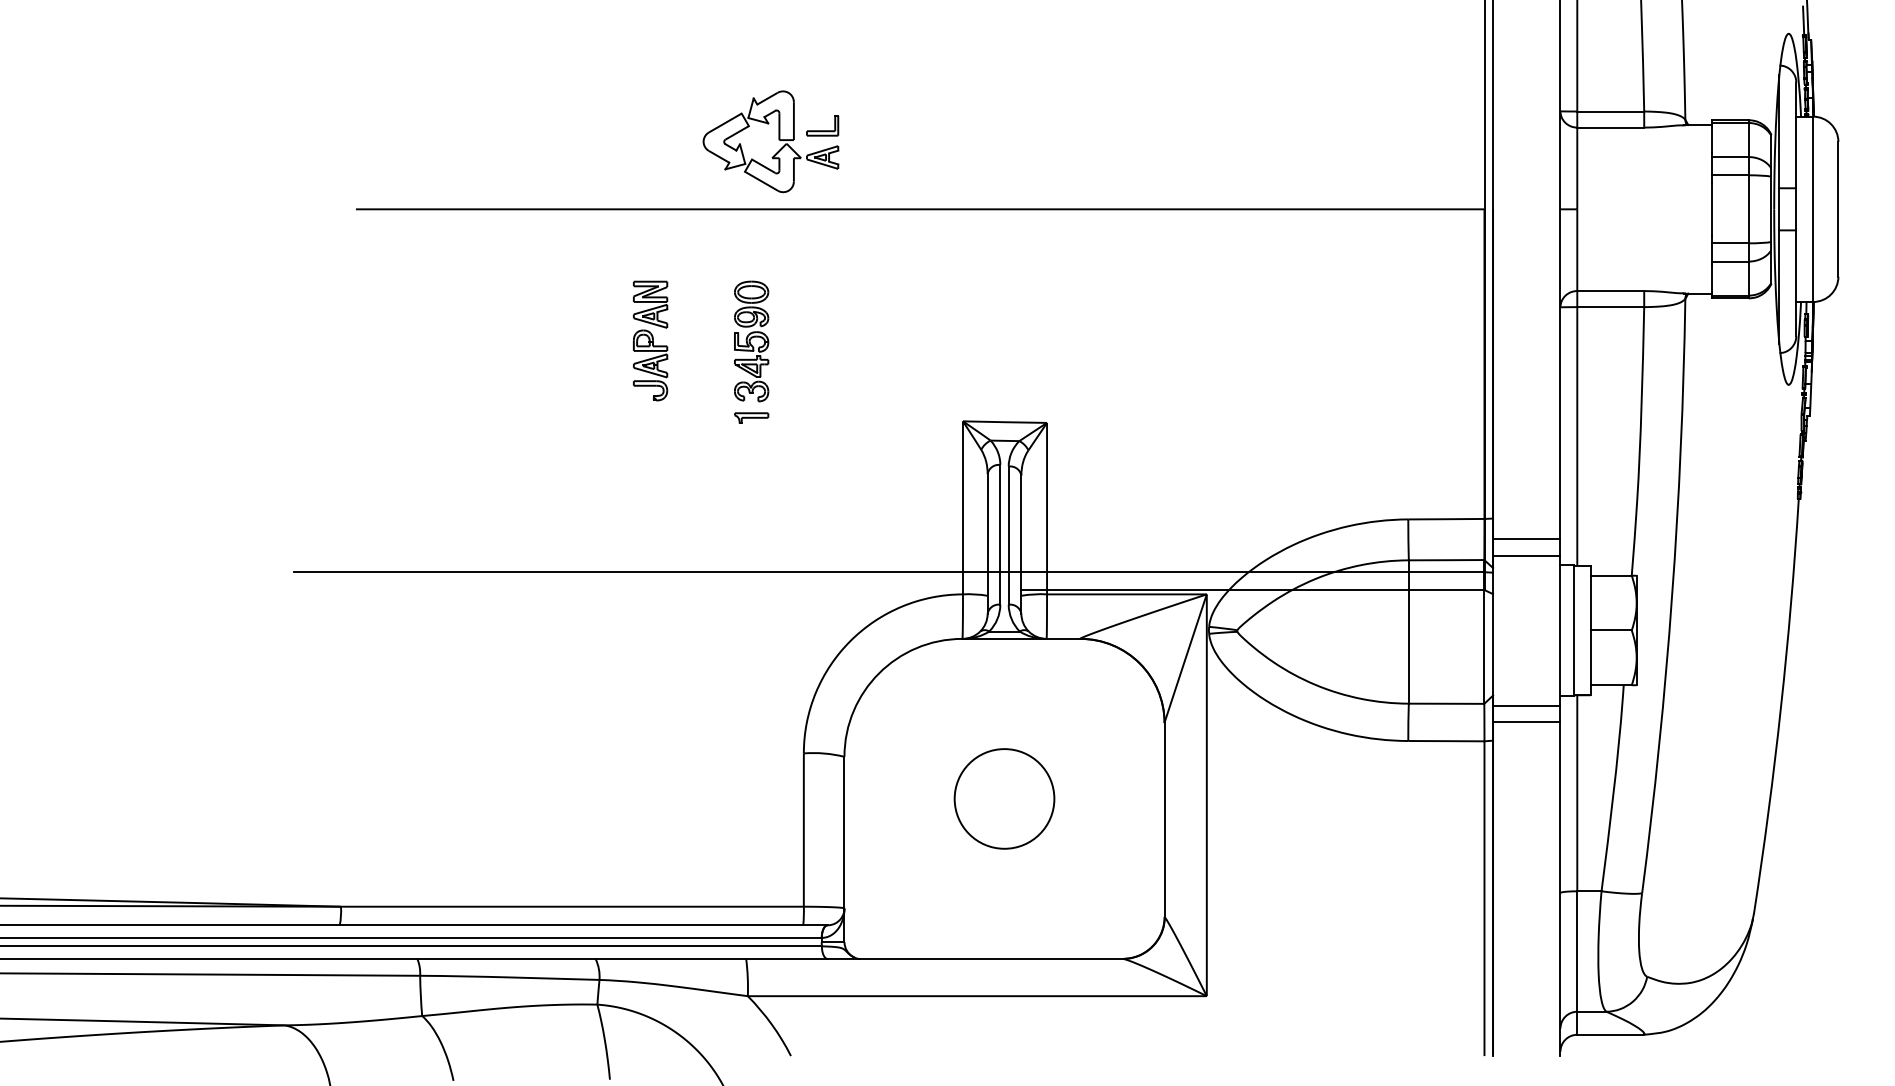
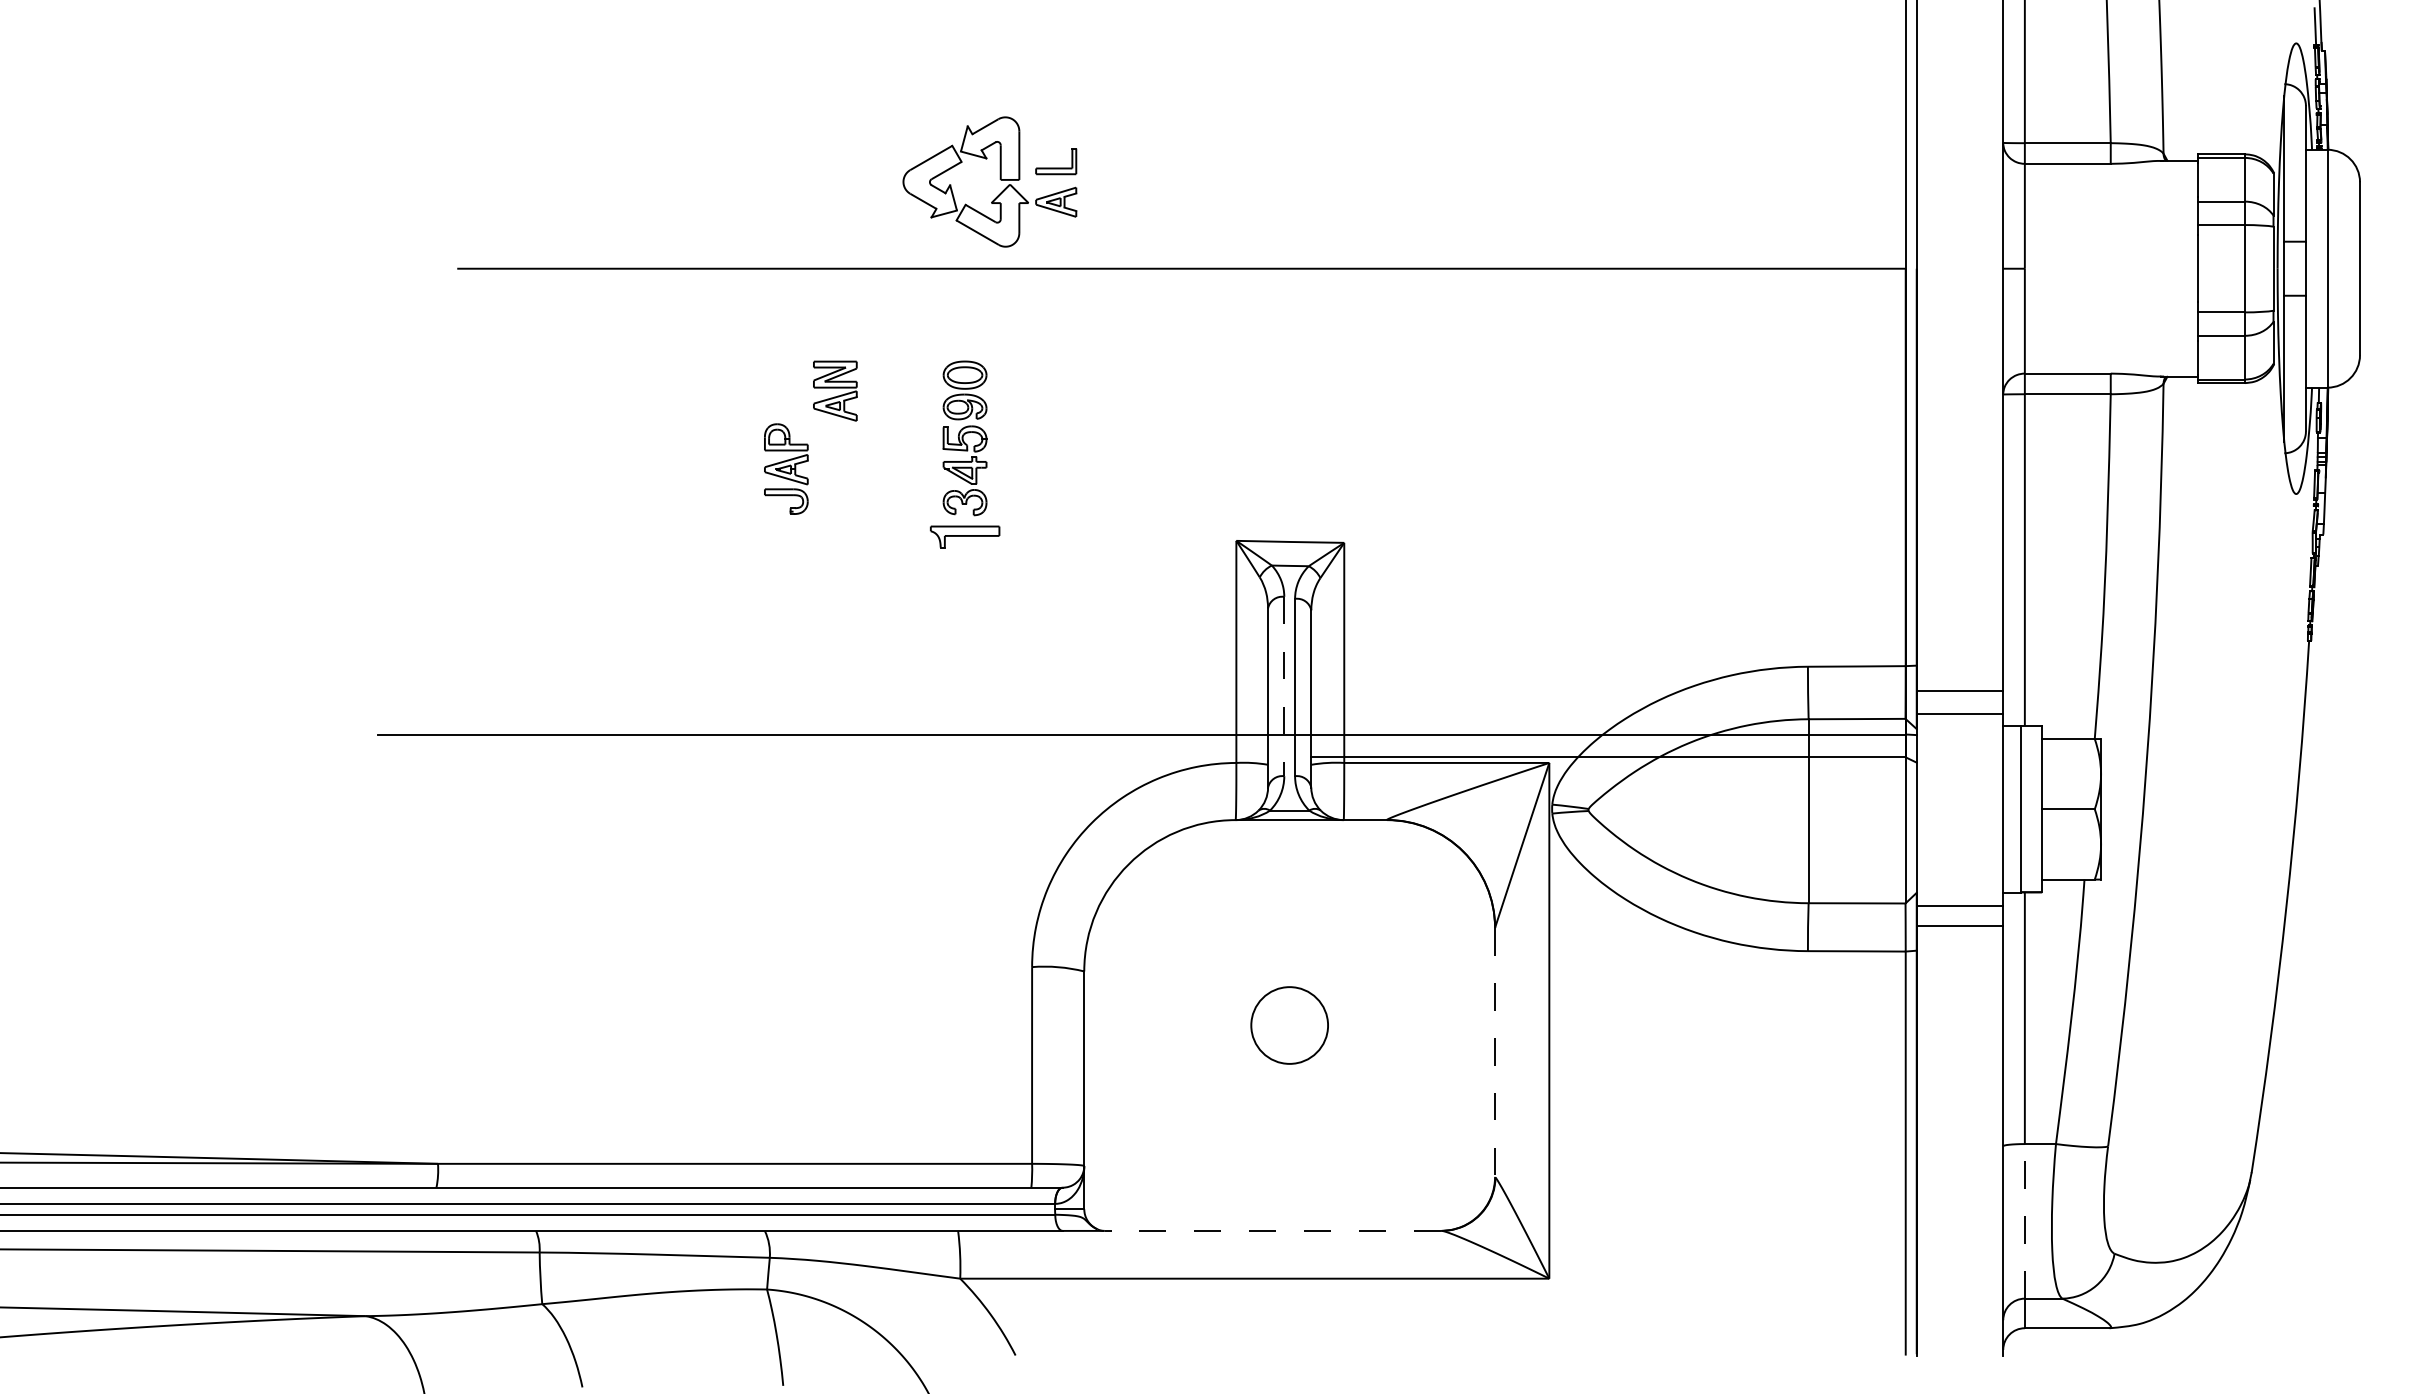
part: (650, 364) -> (786, 468), moved
part: (751, 417) -> (964, 536), size x1.6
line: (1000, 534) -> (1284, 686), solid -> dashed
circle: (1004, 798) -> (1289, 1025), size x0.6
line: (1164, 820) -> (1495, 1053), solid -> dashed
line: (1577, 950) -> (2024, 1220), solid -> dashed
line: (991, 958) -> (1272, 1230), solid -> dashed

